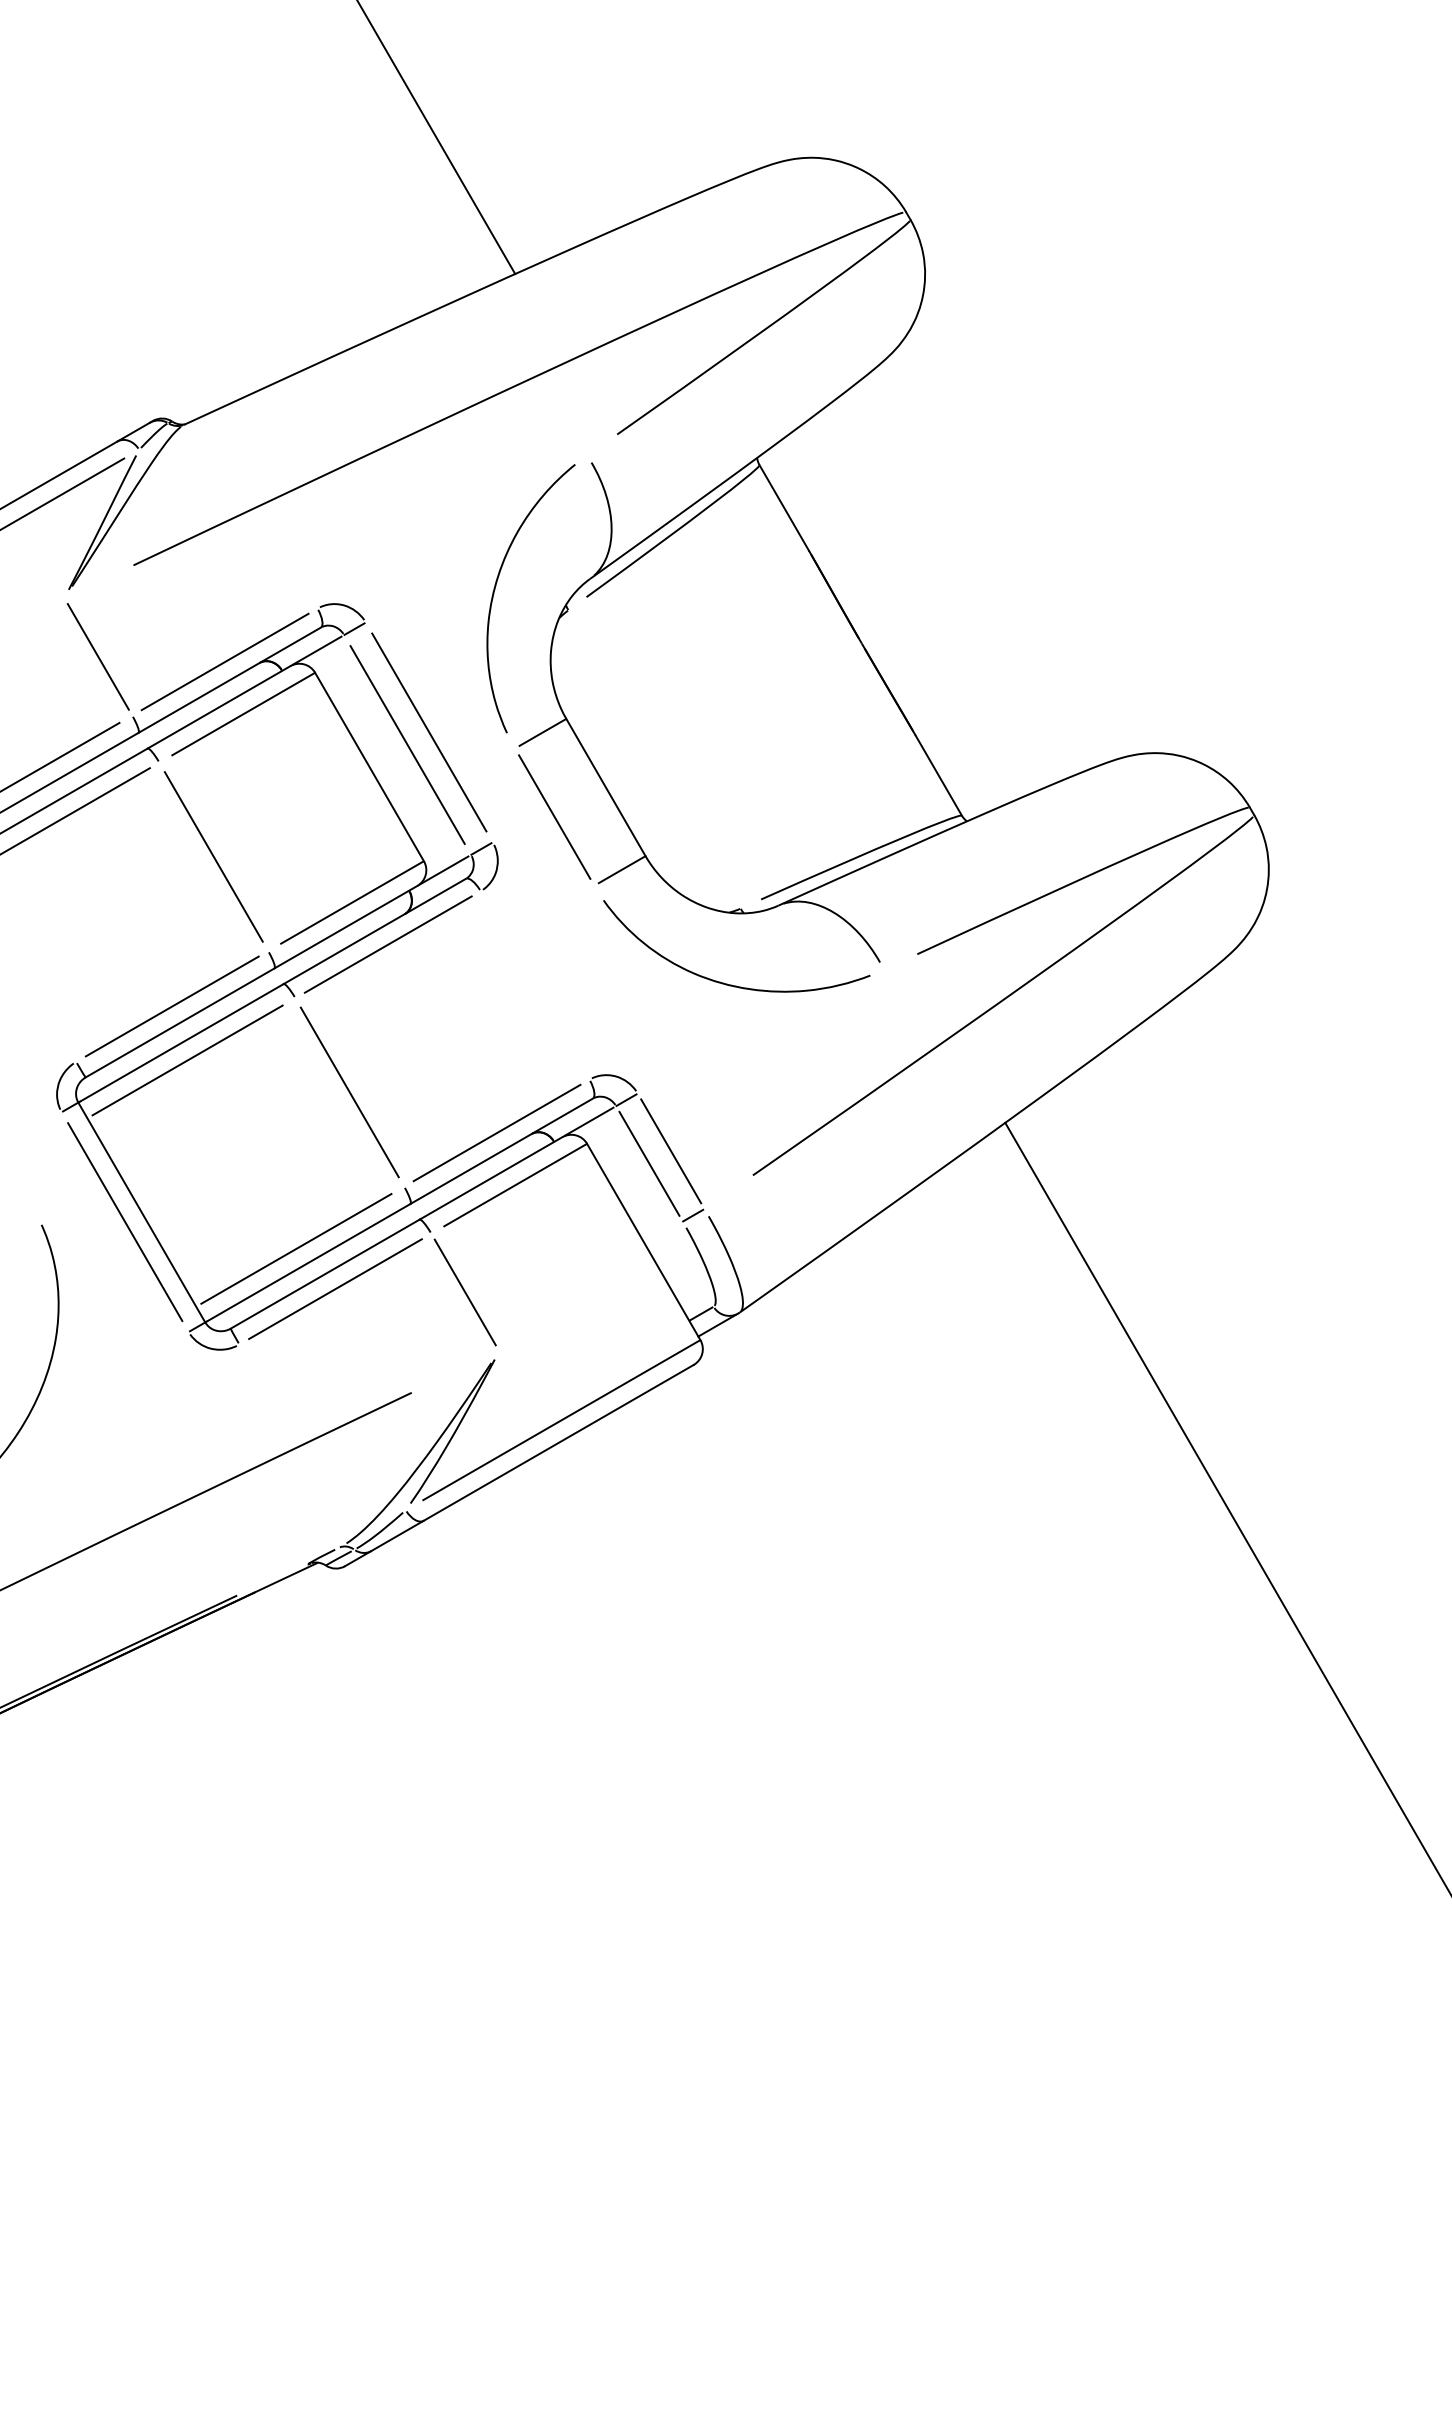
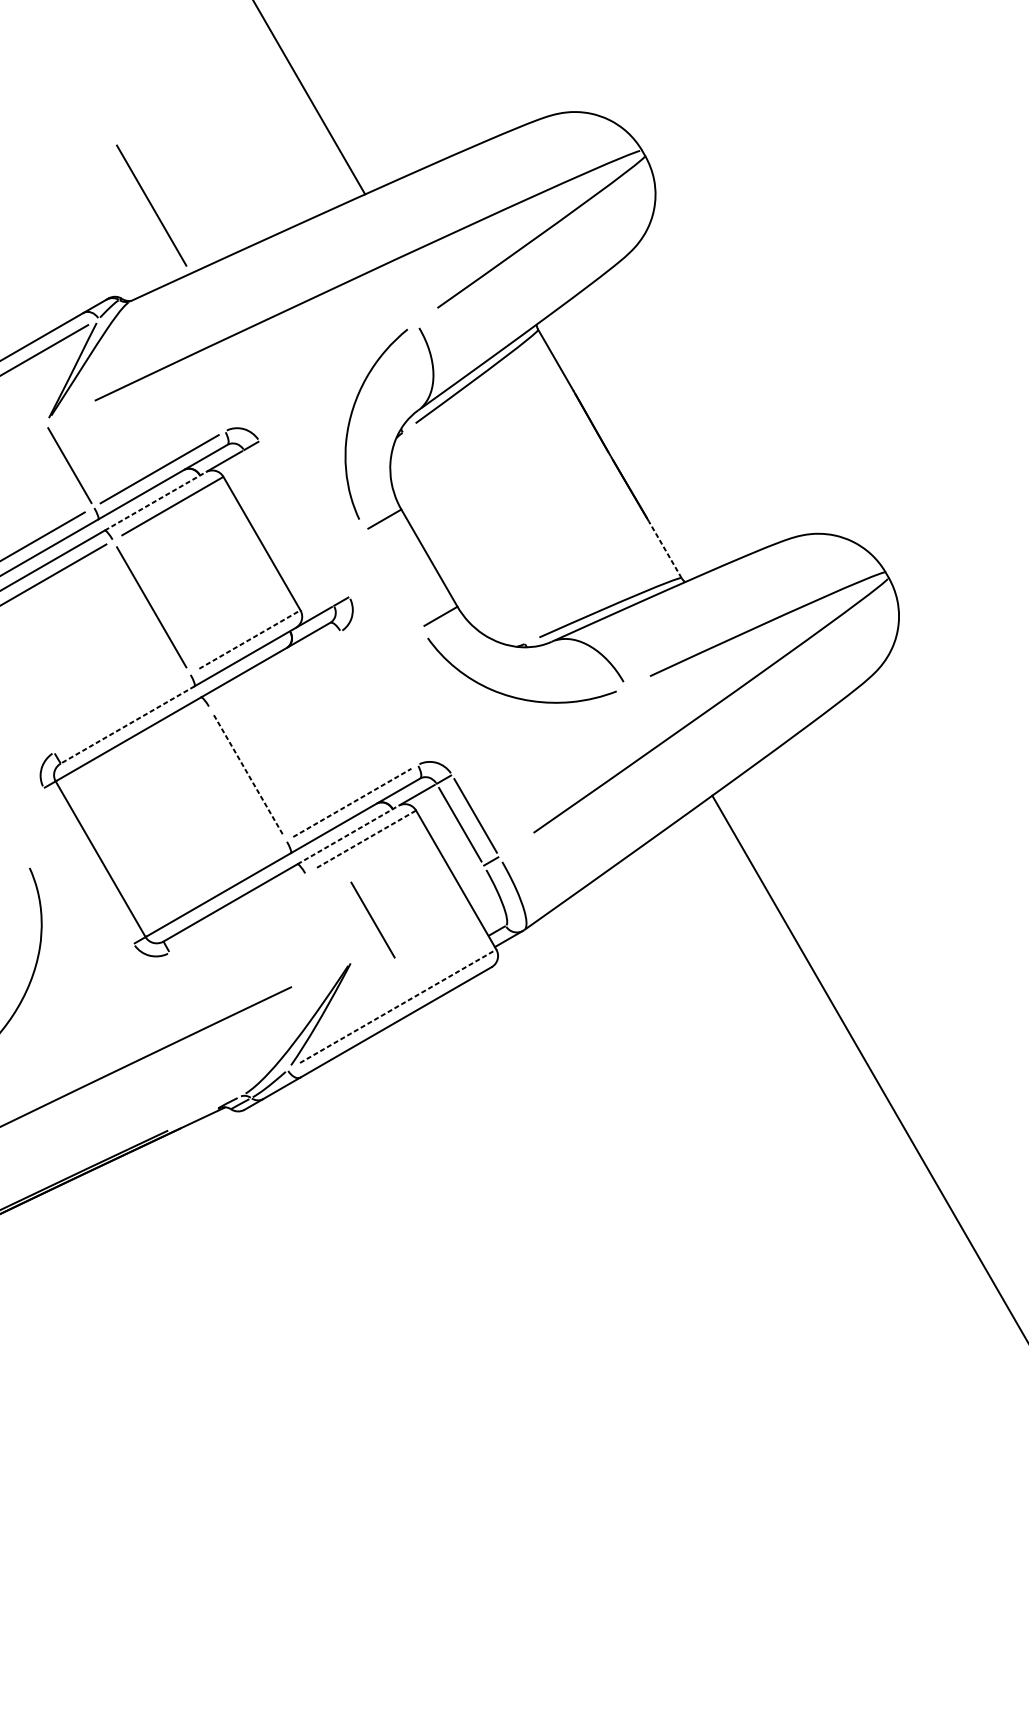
line: (213, 289) -> (151, 205), added
line: (219, 707) -> (155, 501), solid -> dashed
line: (429, 732) -> (304, 519), removed
line: (407, 744) -> (288, 527), removed
line: (938, 775) -> (665, 549), solid -> dashed
line: (554, 816) -> (393, 578), removed
line: (352, 902) -> (249, 639), solid -> dashed
line: (387, 944) -> (274, 669), removed
line: (171, 1006) -> (121, 713), removed
line: (179, 1023) -> (127, 725), solid -> dashed
line: (187, 1060) -> (133, 751), removed
line: (349, 1092) -> (247, 774), solid -> dashed
line: (497, 1132) -> (352, 802), solid -> dashed
line: (491, 1178) -> (348, 835), solid -> dashed
line: (515, 1185) -> (365, 840), solid -> dashed
line: (125, 1222) -> (89, 866), removed
line: (296, 1248) -> (210, 884), removed
line: (335, 1289) -> (237, 913), removed
line: (464, 1292) -> (372, 920), moved
line: (561, 1420) -> (397, 1006), solid -> dashed

